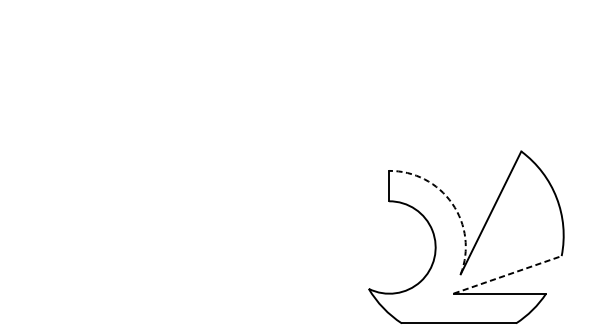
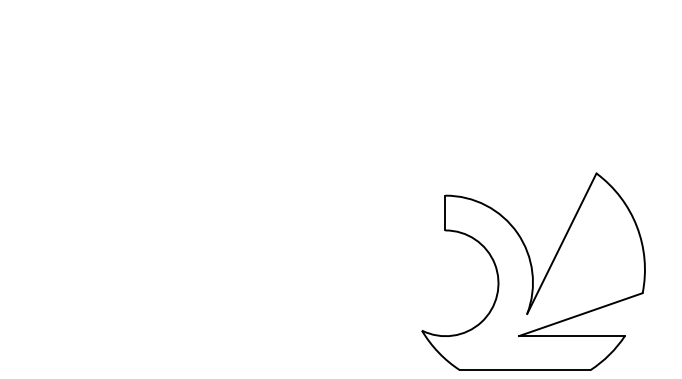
arc: (452, 203) -> (517, 233), dashed -> solid
line: (508, 274) -> (581, 314), dashed -> solid

